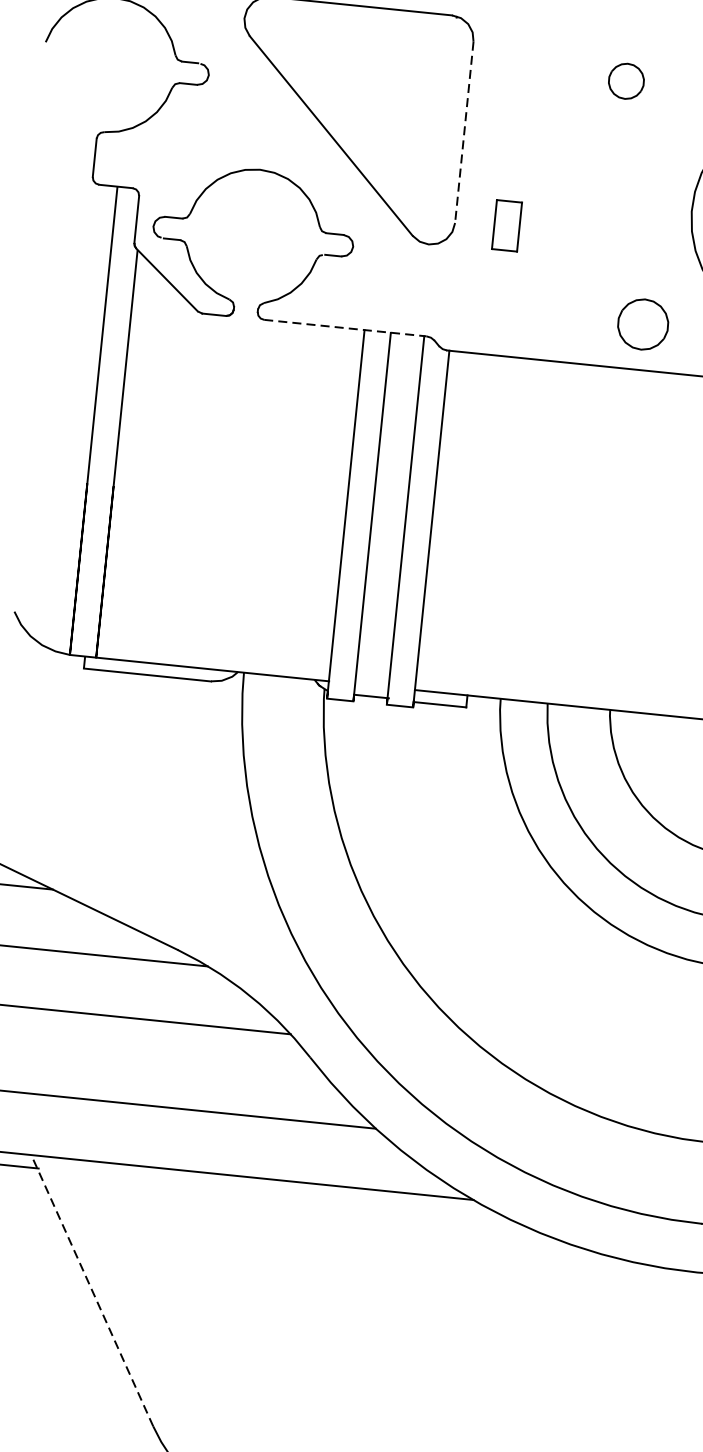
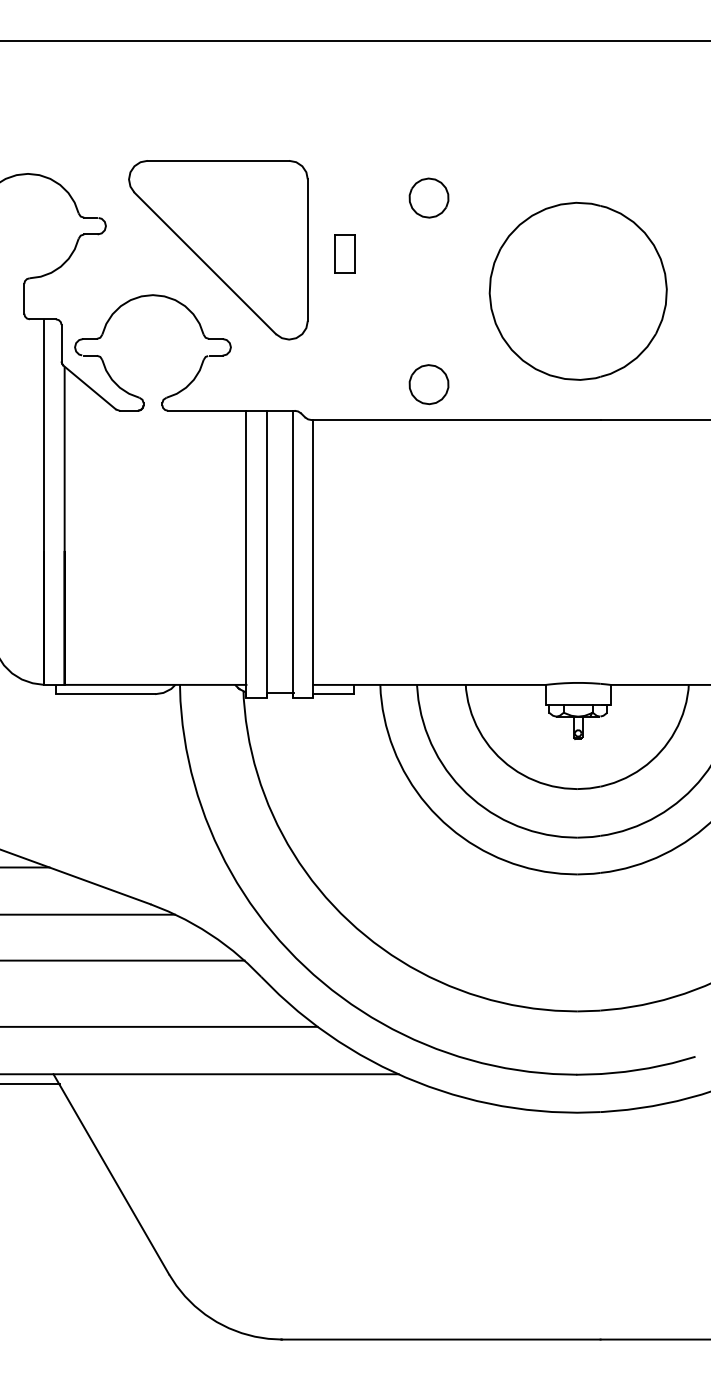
part: (625, 80) -> (428, 197), size x1.43
line: (463, 132) -> (307, 250), dashed -> solid
part: (506, 225) -> (344, 253), moved
part: (642, 324) -> (428, 384), moved
line: (345, 327) -> (231, 410), dashed -> solid
line: (92, 1289) -> (111, 1173), dashed -> solid

